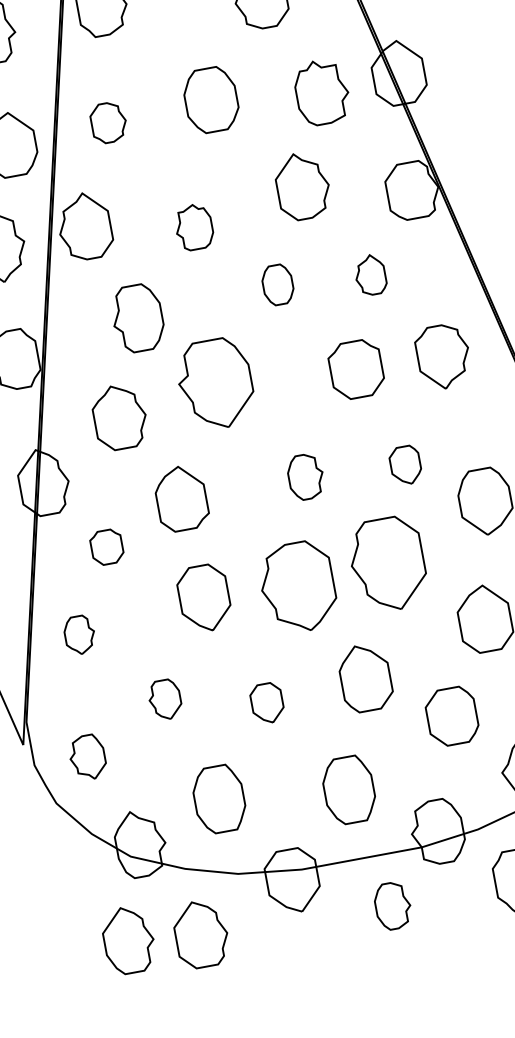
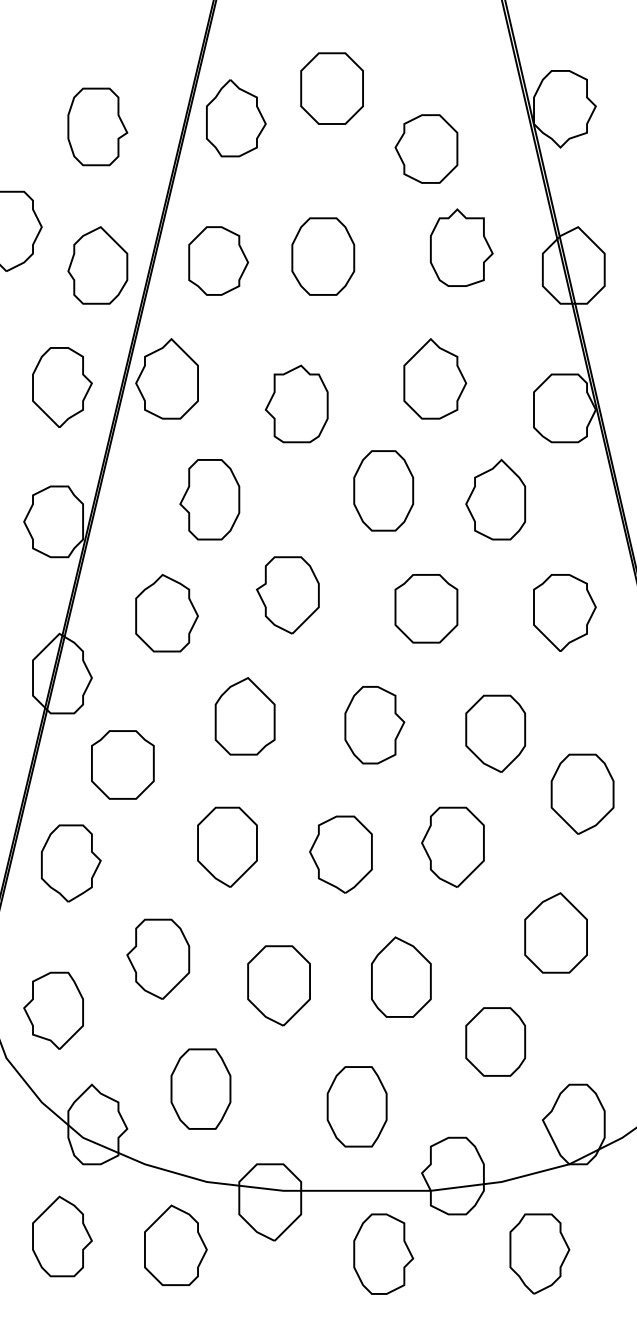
part: (321, 92) -> (461, 247), moved
part: (211, 99) -> (323, 256), moved
part: (108, 122) -> (218, 260), size x1.43
part: (193, 226) -> (296, 403), size x1.43
part: (370, 275) -> (495, 499), size x1.67
part: (277, 284) -> (383, 490), size x1.67
part: (356, 369) -> (426, 608), moved
part: (215, 384) -> (287, 595), size x0.71
part: (405, 465) -> (495, 733), size x1.67
part: (305, 477) -> (374, 725), size x1.43
part: (180, 498) -> (244, 716), moved
part: (106, 546) -> (122, 764), size x1.67
part: (387, 563) -> (452, 846), size x0.71
part: (297, 587) -> (340, 854), size x0.71
part: (80, 635) -> (71, 863), size x1.67
part: (165, 699) -> (158, 958), size x1.67
part: (266, 703) -> (278, 985), size x1.67
part: (87, 757) -> (53, 1010), size x1.43
part: (392, 905) -> (383, 1253), size x1.43
part: (200, 933) -> (175, 1244), moved

